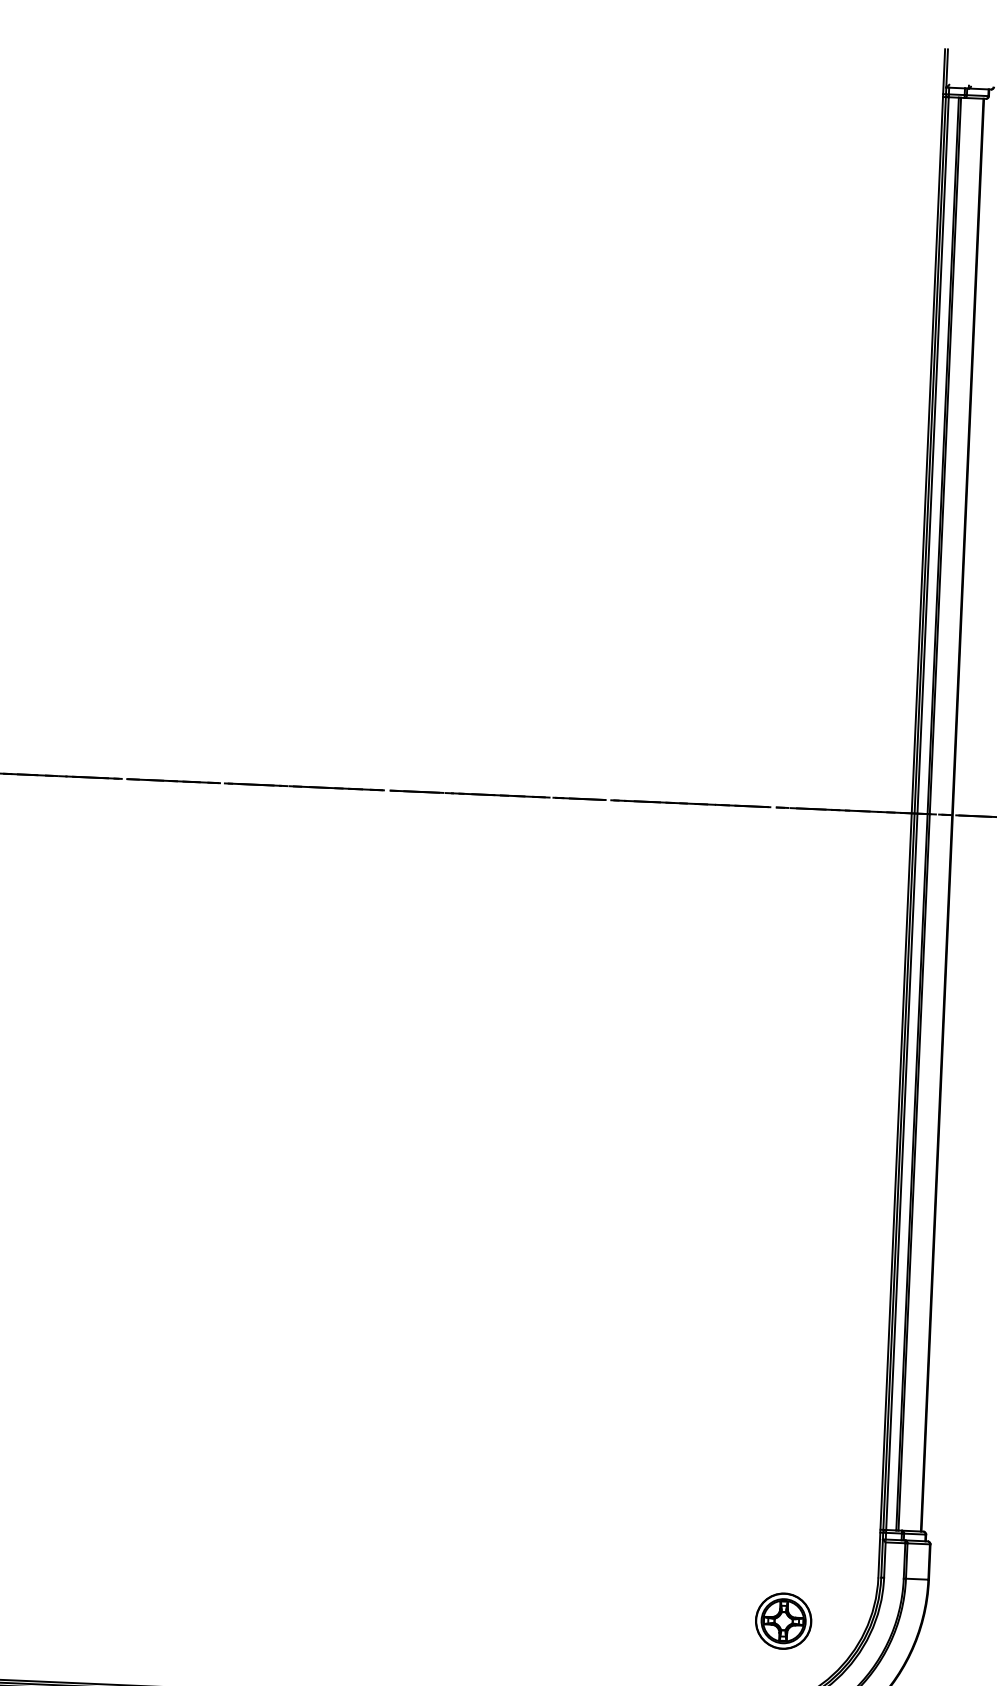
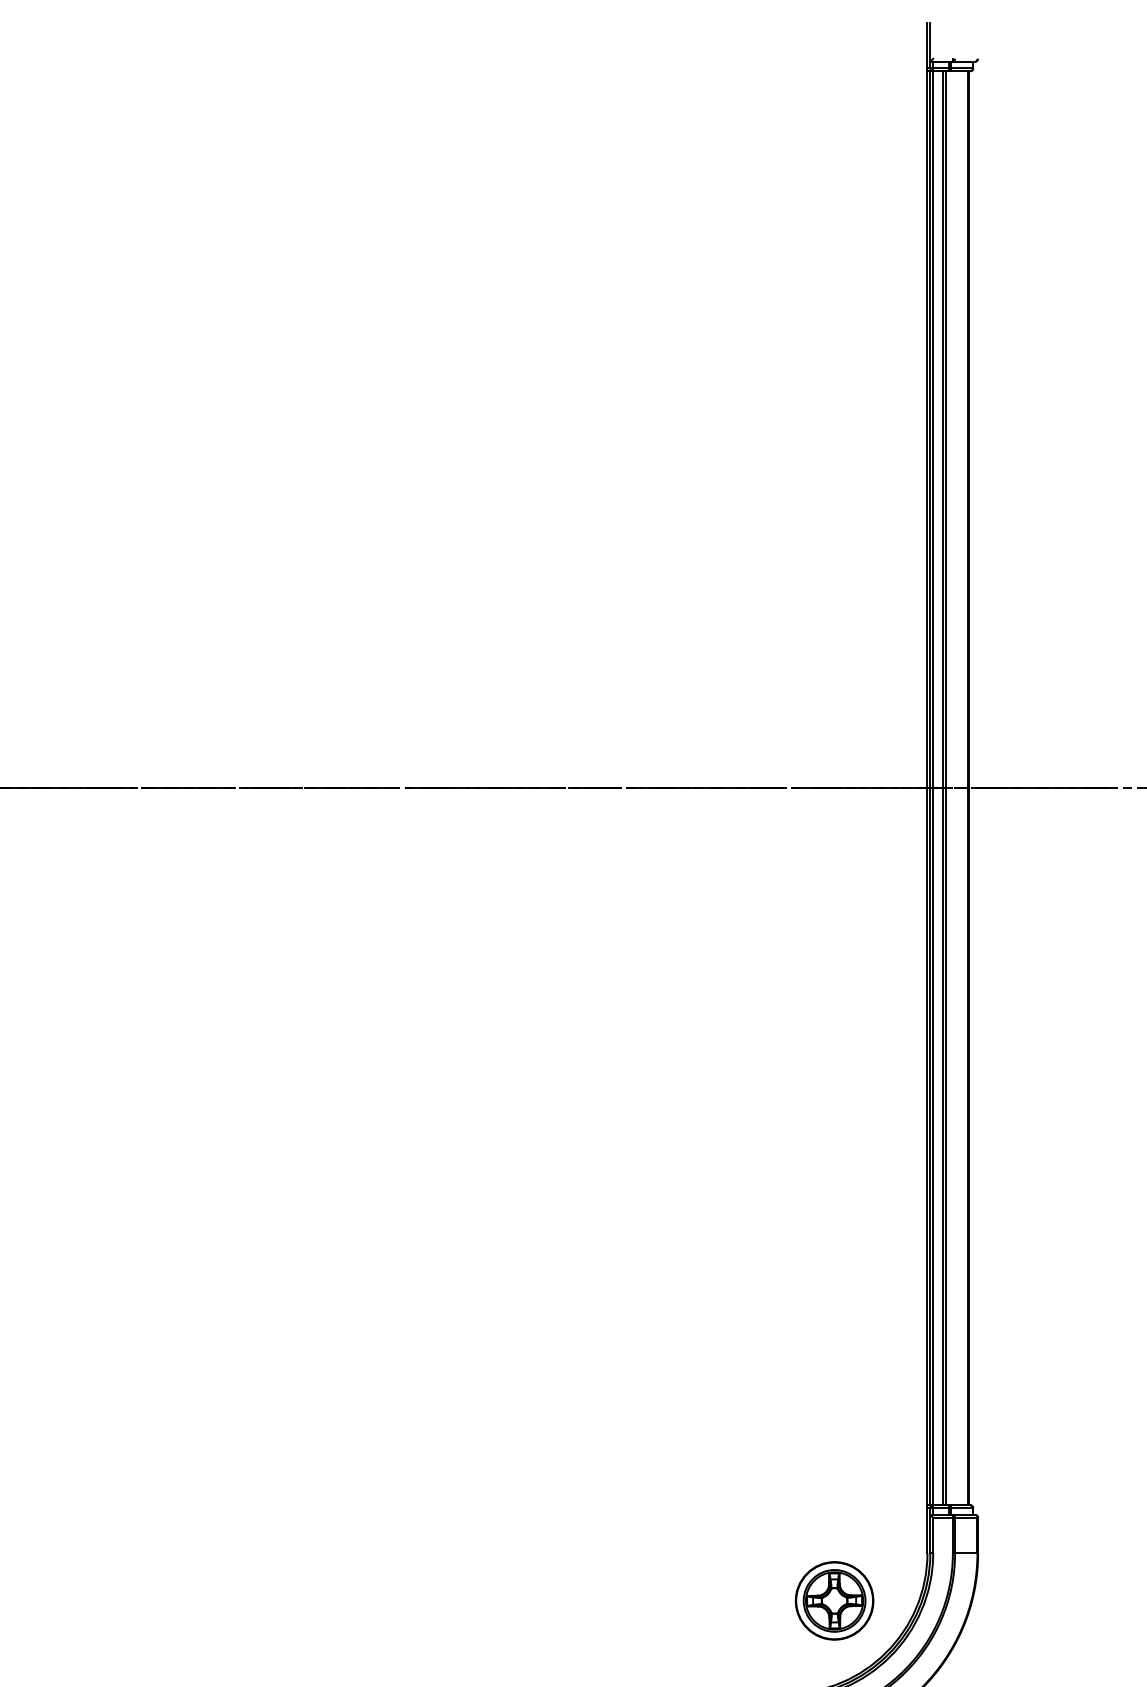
part: (783, 1620) -> (834, 1600), size x1.4

